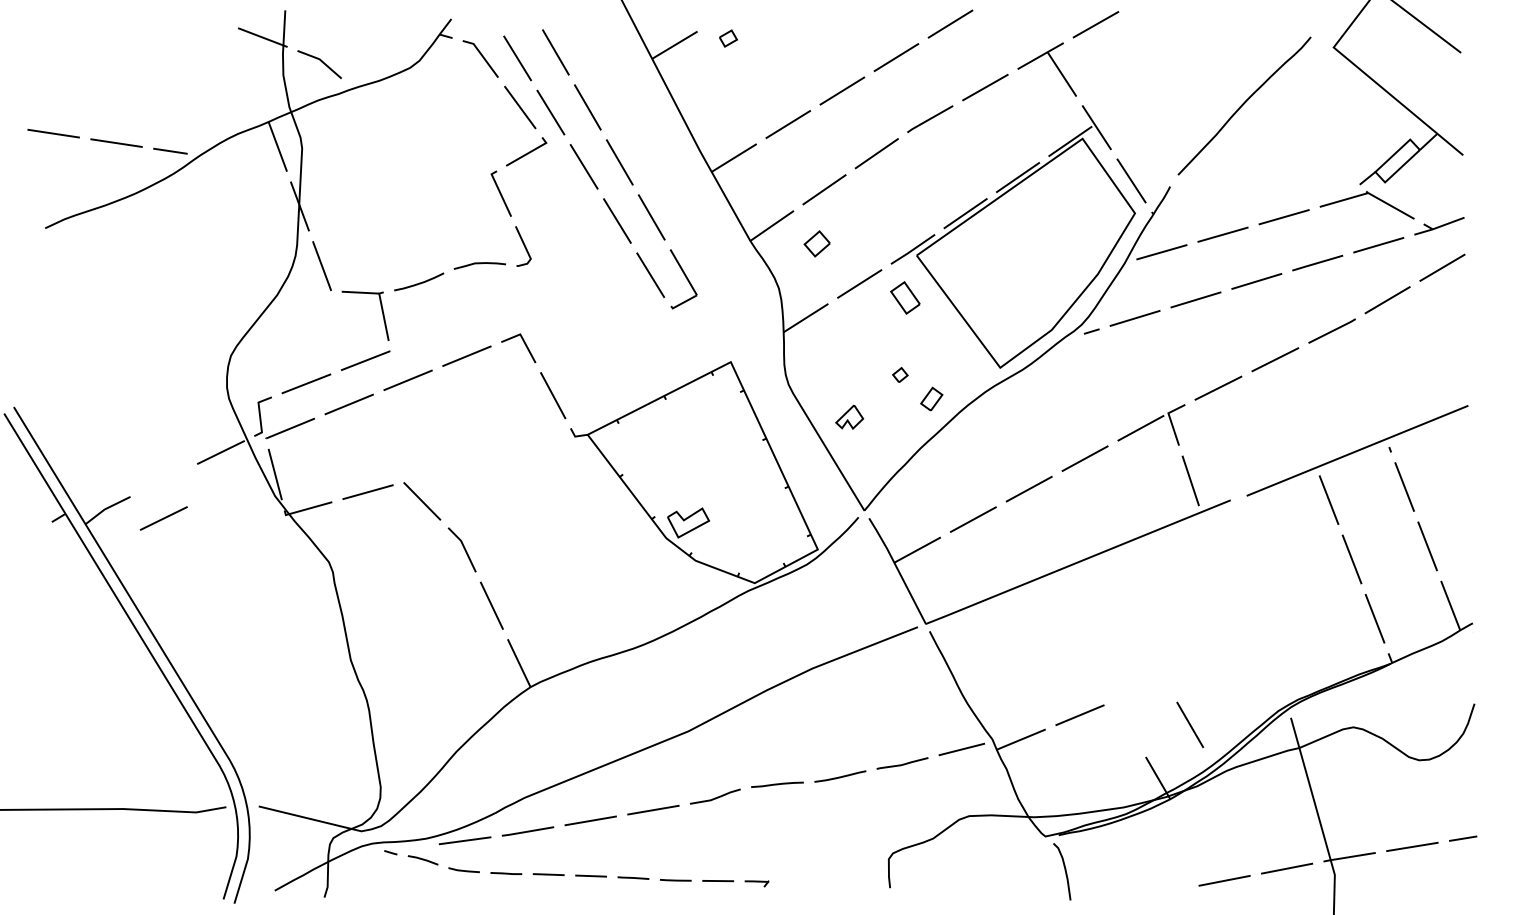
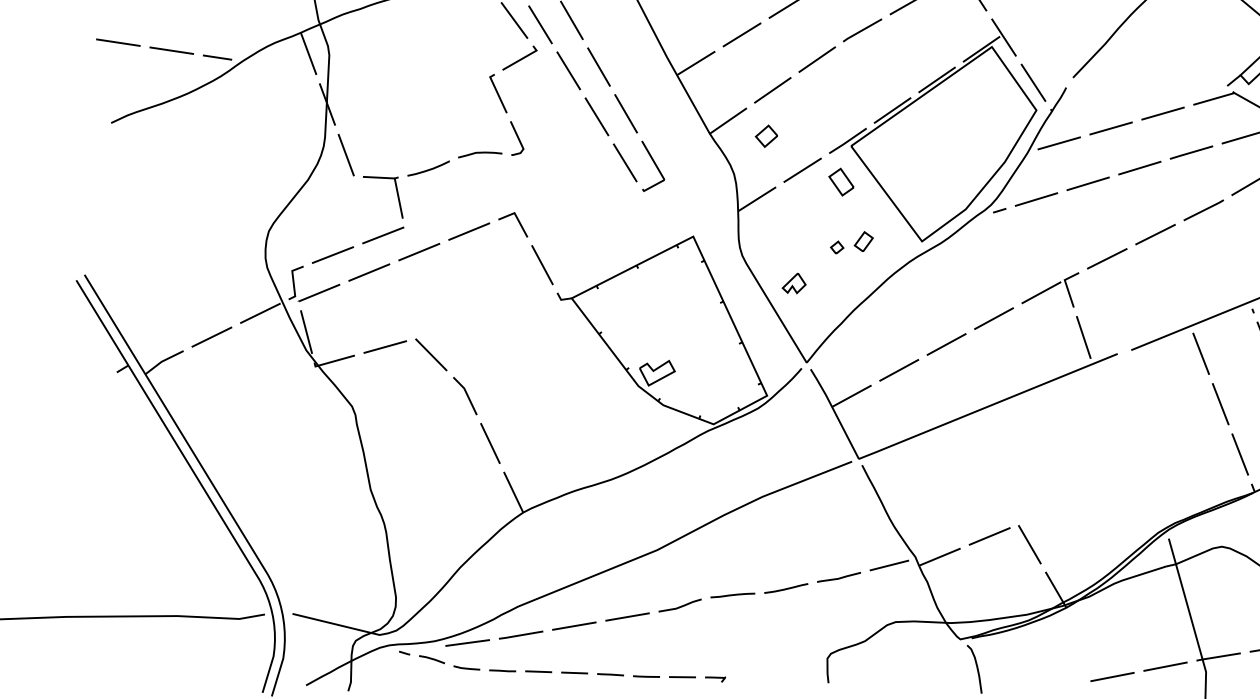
part: (931, 398) -> (863, 241), moved
line: (163, 518) -> (211, 337), moved
line: (1190, 724) -> (1030, 544), moved

